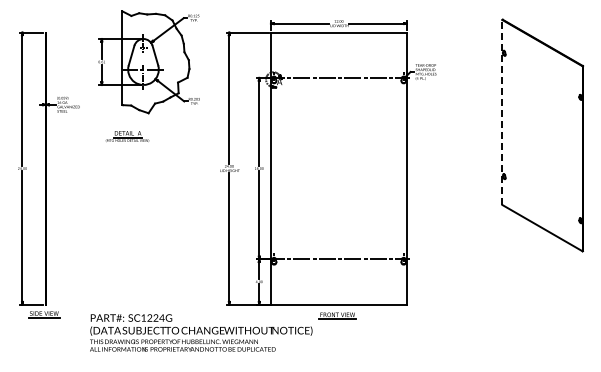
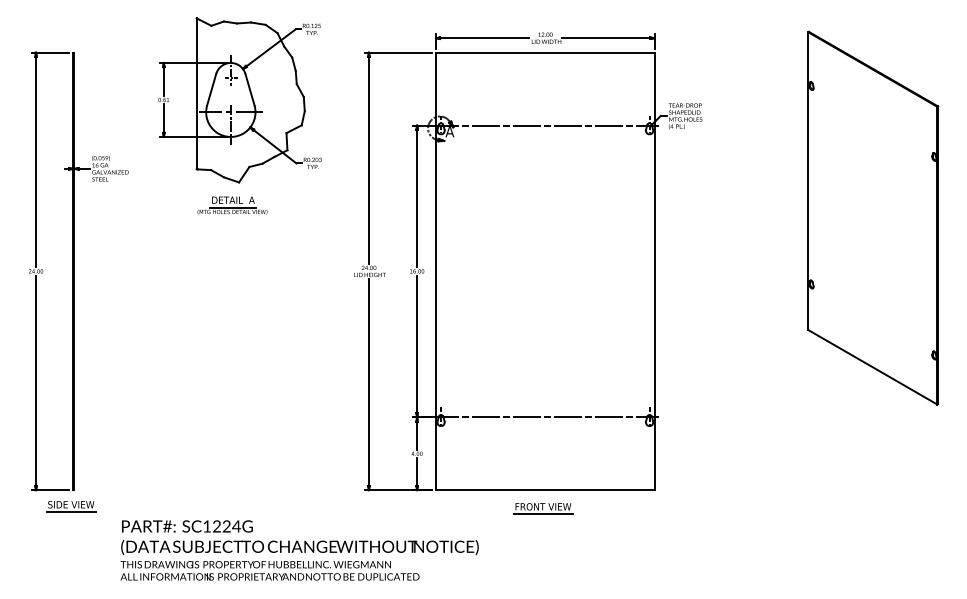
line: (502, 112) -> (808, 181), dashed -> solid
part: (127, 136) -> (232, 205), moved
text: (201, 332) -> (300, 549), moved

